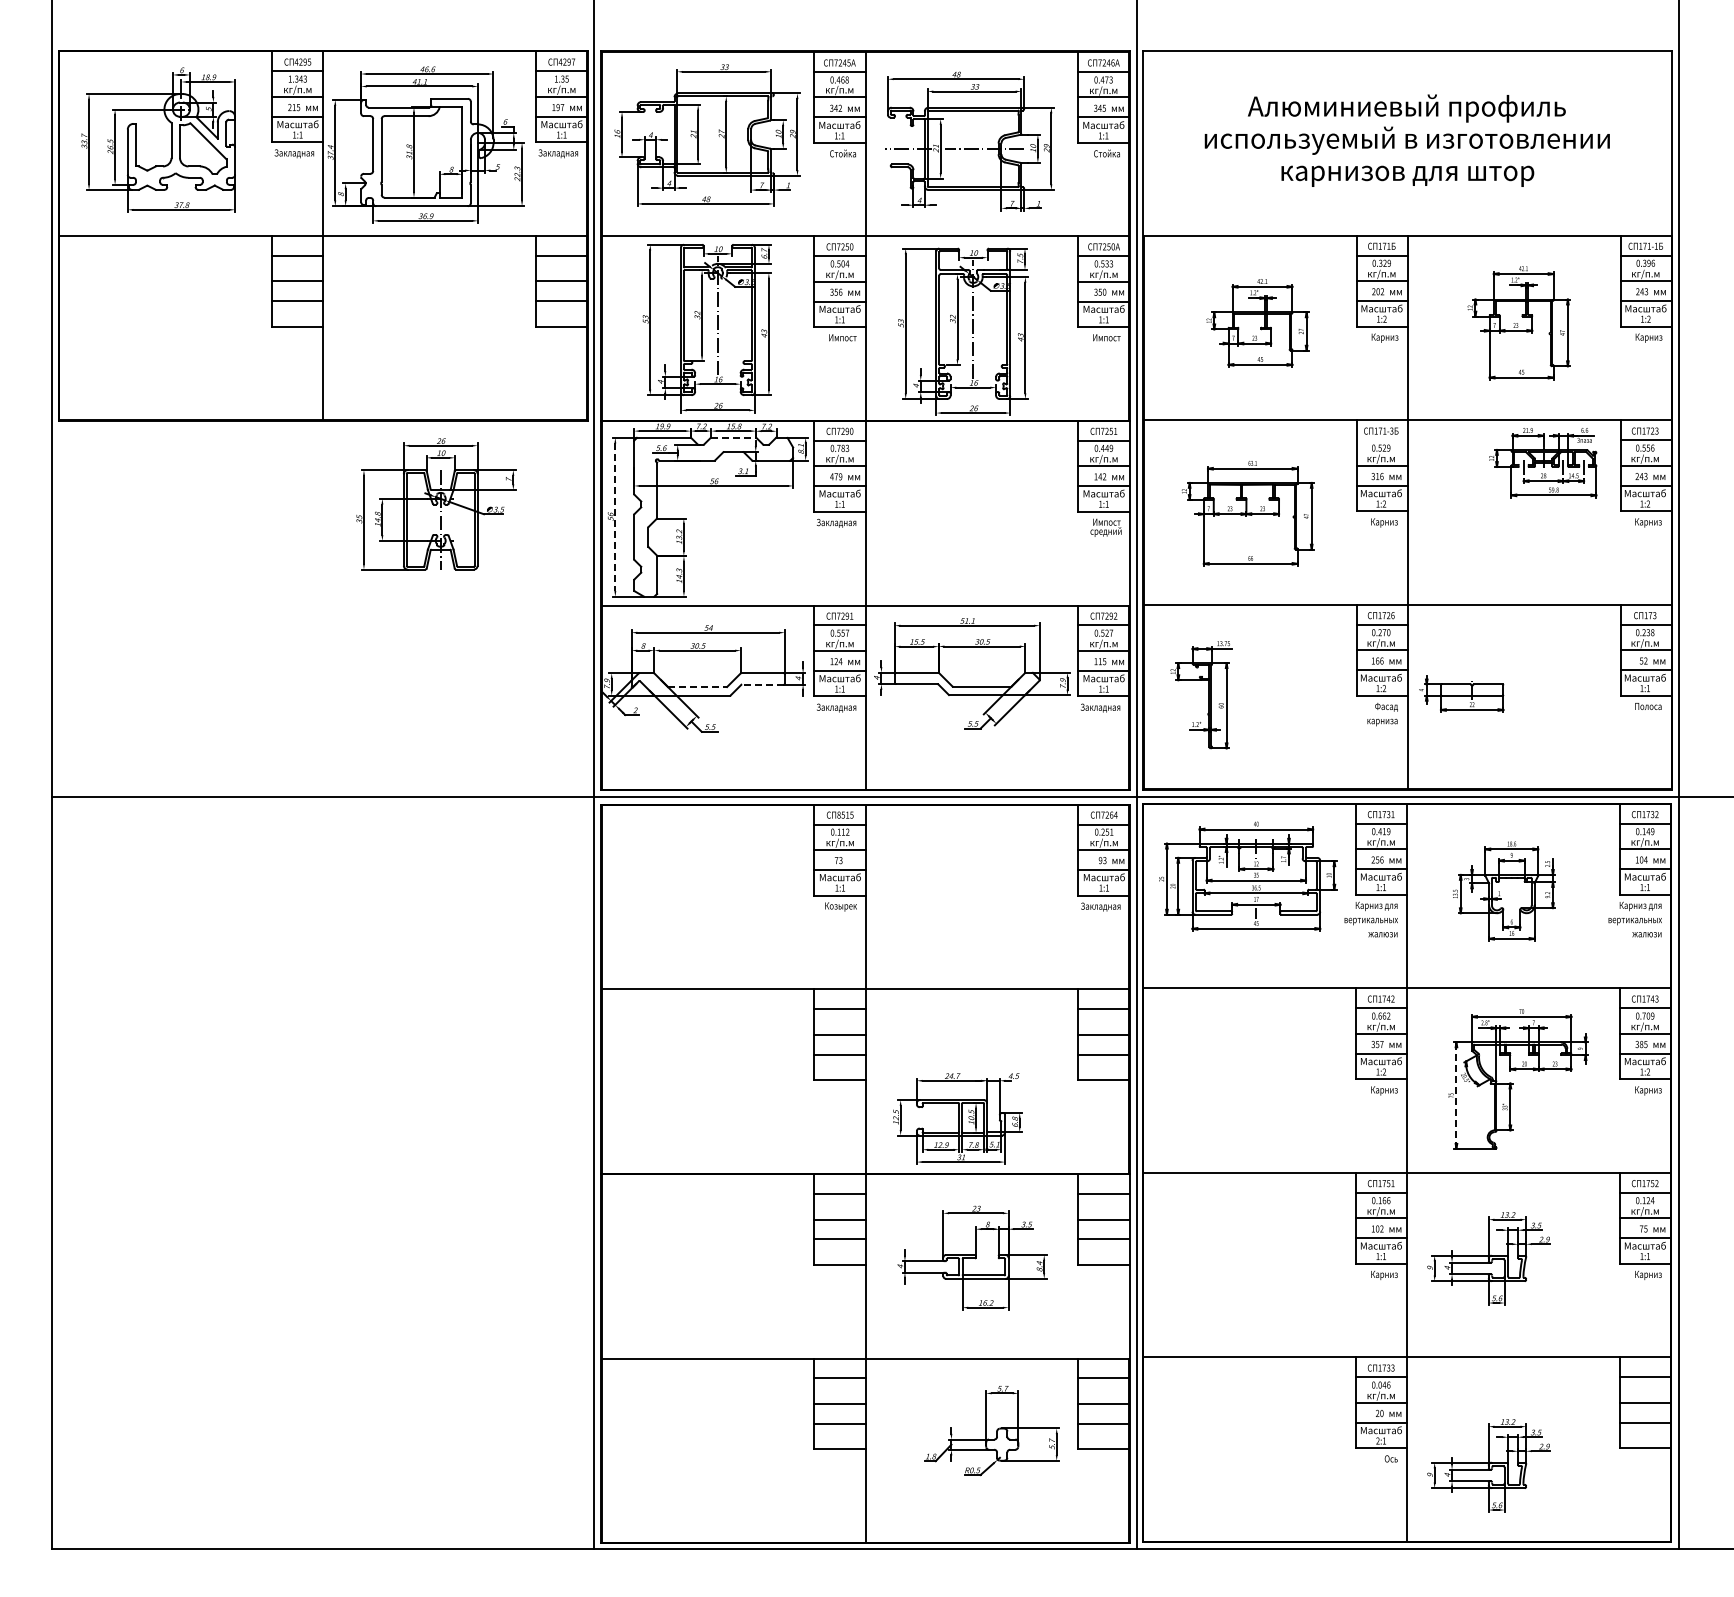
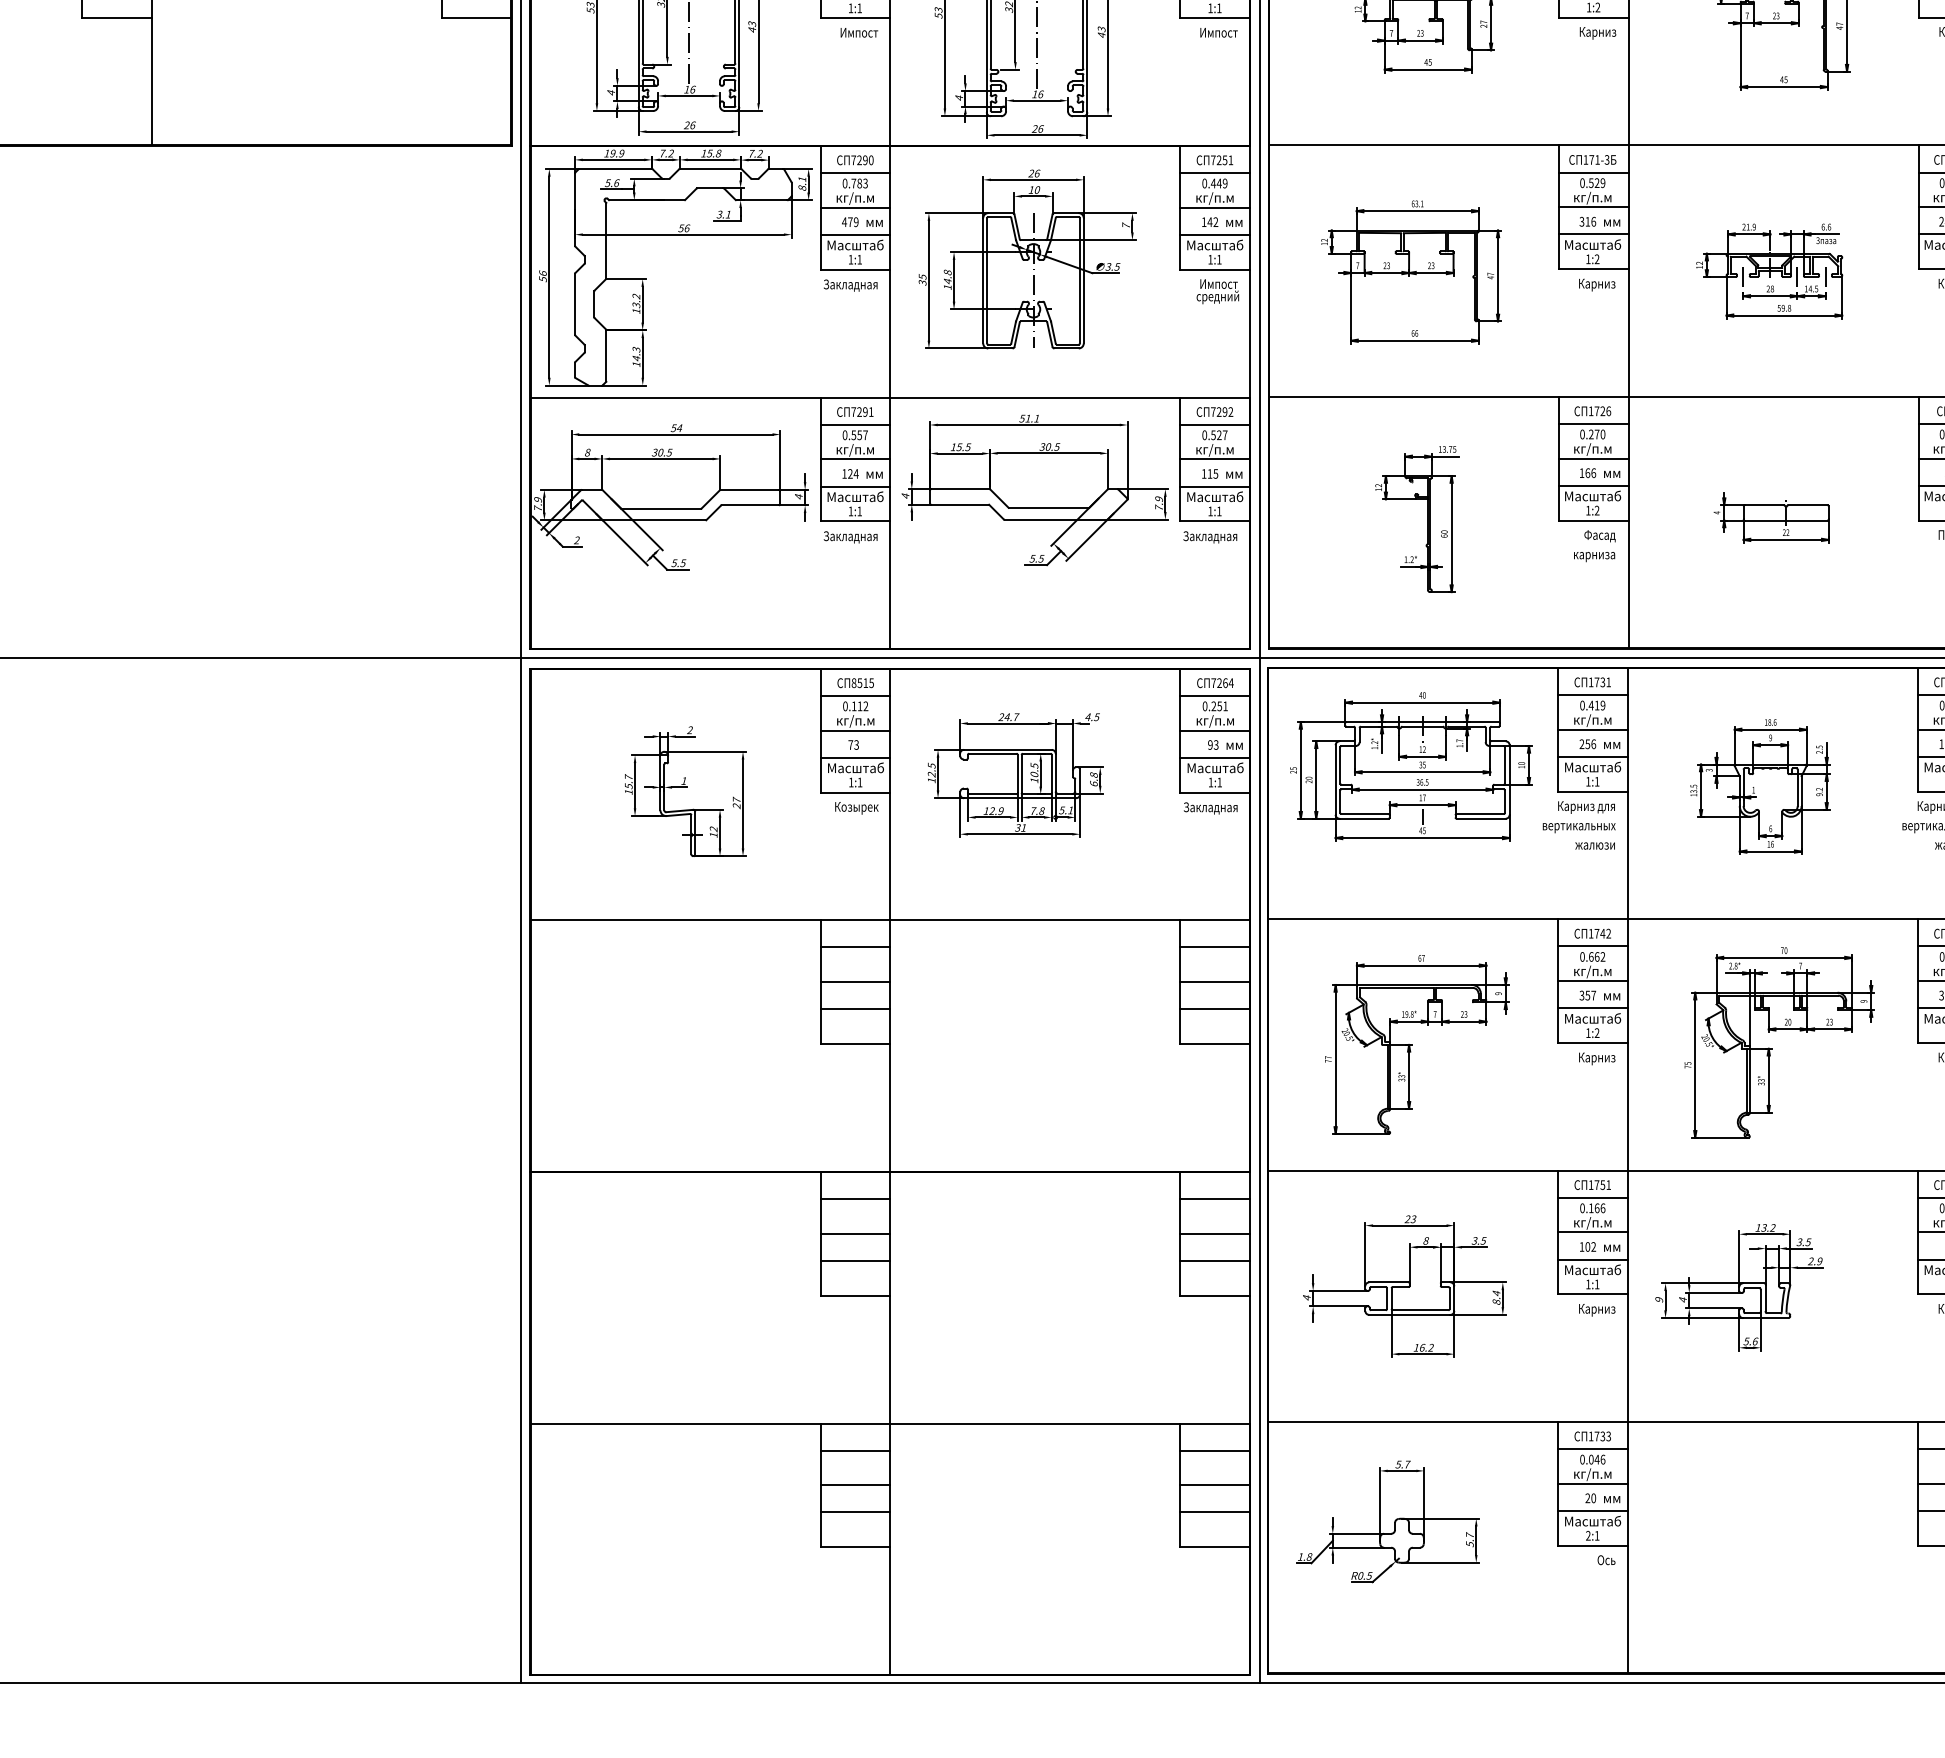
line: (734, 437) -> (711, 168), dashed -> solid
line: (1381, 440) -> (1593, 172), added
part: (1543, 463) -> (1770, 272), moved
part: (436, 504) -> (1027, 259), moved
line: (615, 517) -> (549, 277), dashed -> solid
line: (762, 684) -> (749, 505), dashed -> solid
line: (698, 687) -> (662, 509), dashed -> solid
part: (1461, 693) -> (1771, 517), moved
part: (1208, 695) -> (1426, 520), moved
part: (715, 894) -> (685, 791), added
part: (1252, 1080) -> (1417, 1044), added
line: (1456, 1095) -> (1695, 1065), dashed -> solid
part: (957, 1118) -> (1015, 774), moved
part: (972, 1257) -> (1405, 1285), moved
part: (991, 1431) -> (1387, 1522), moved
part: (1488, 1465) -> (1738, 1569), removed

